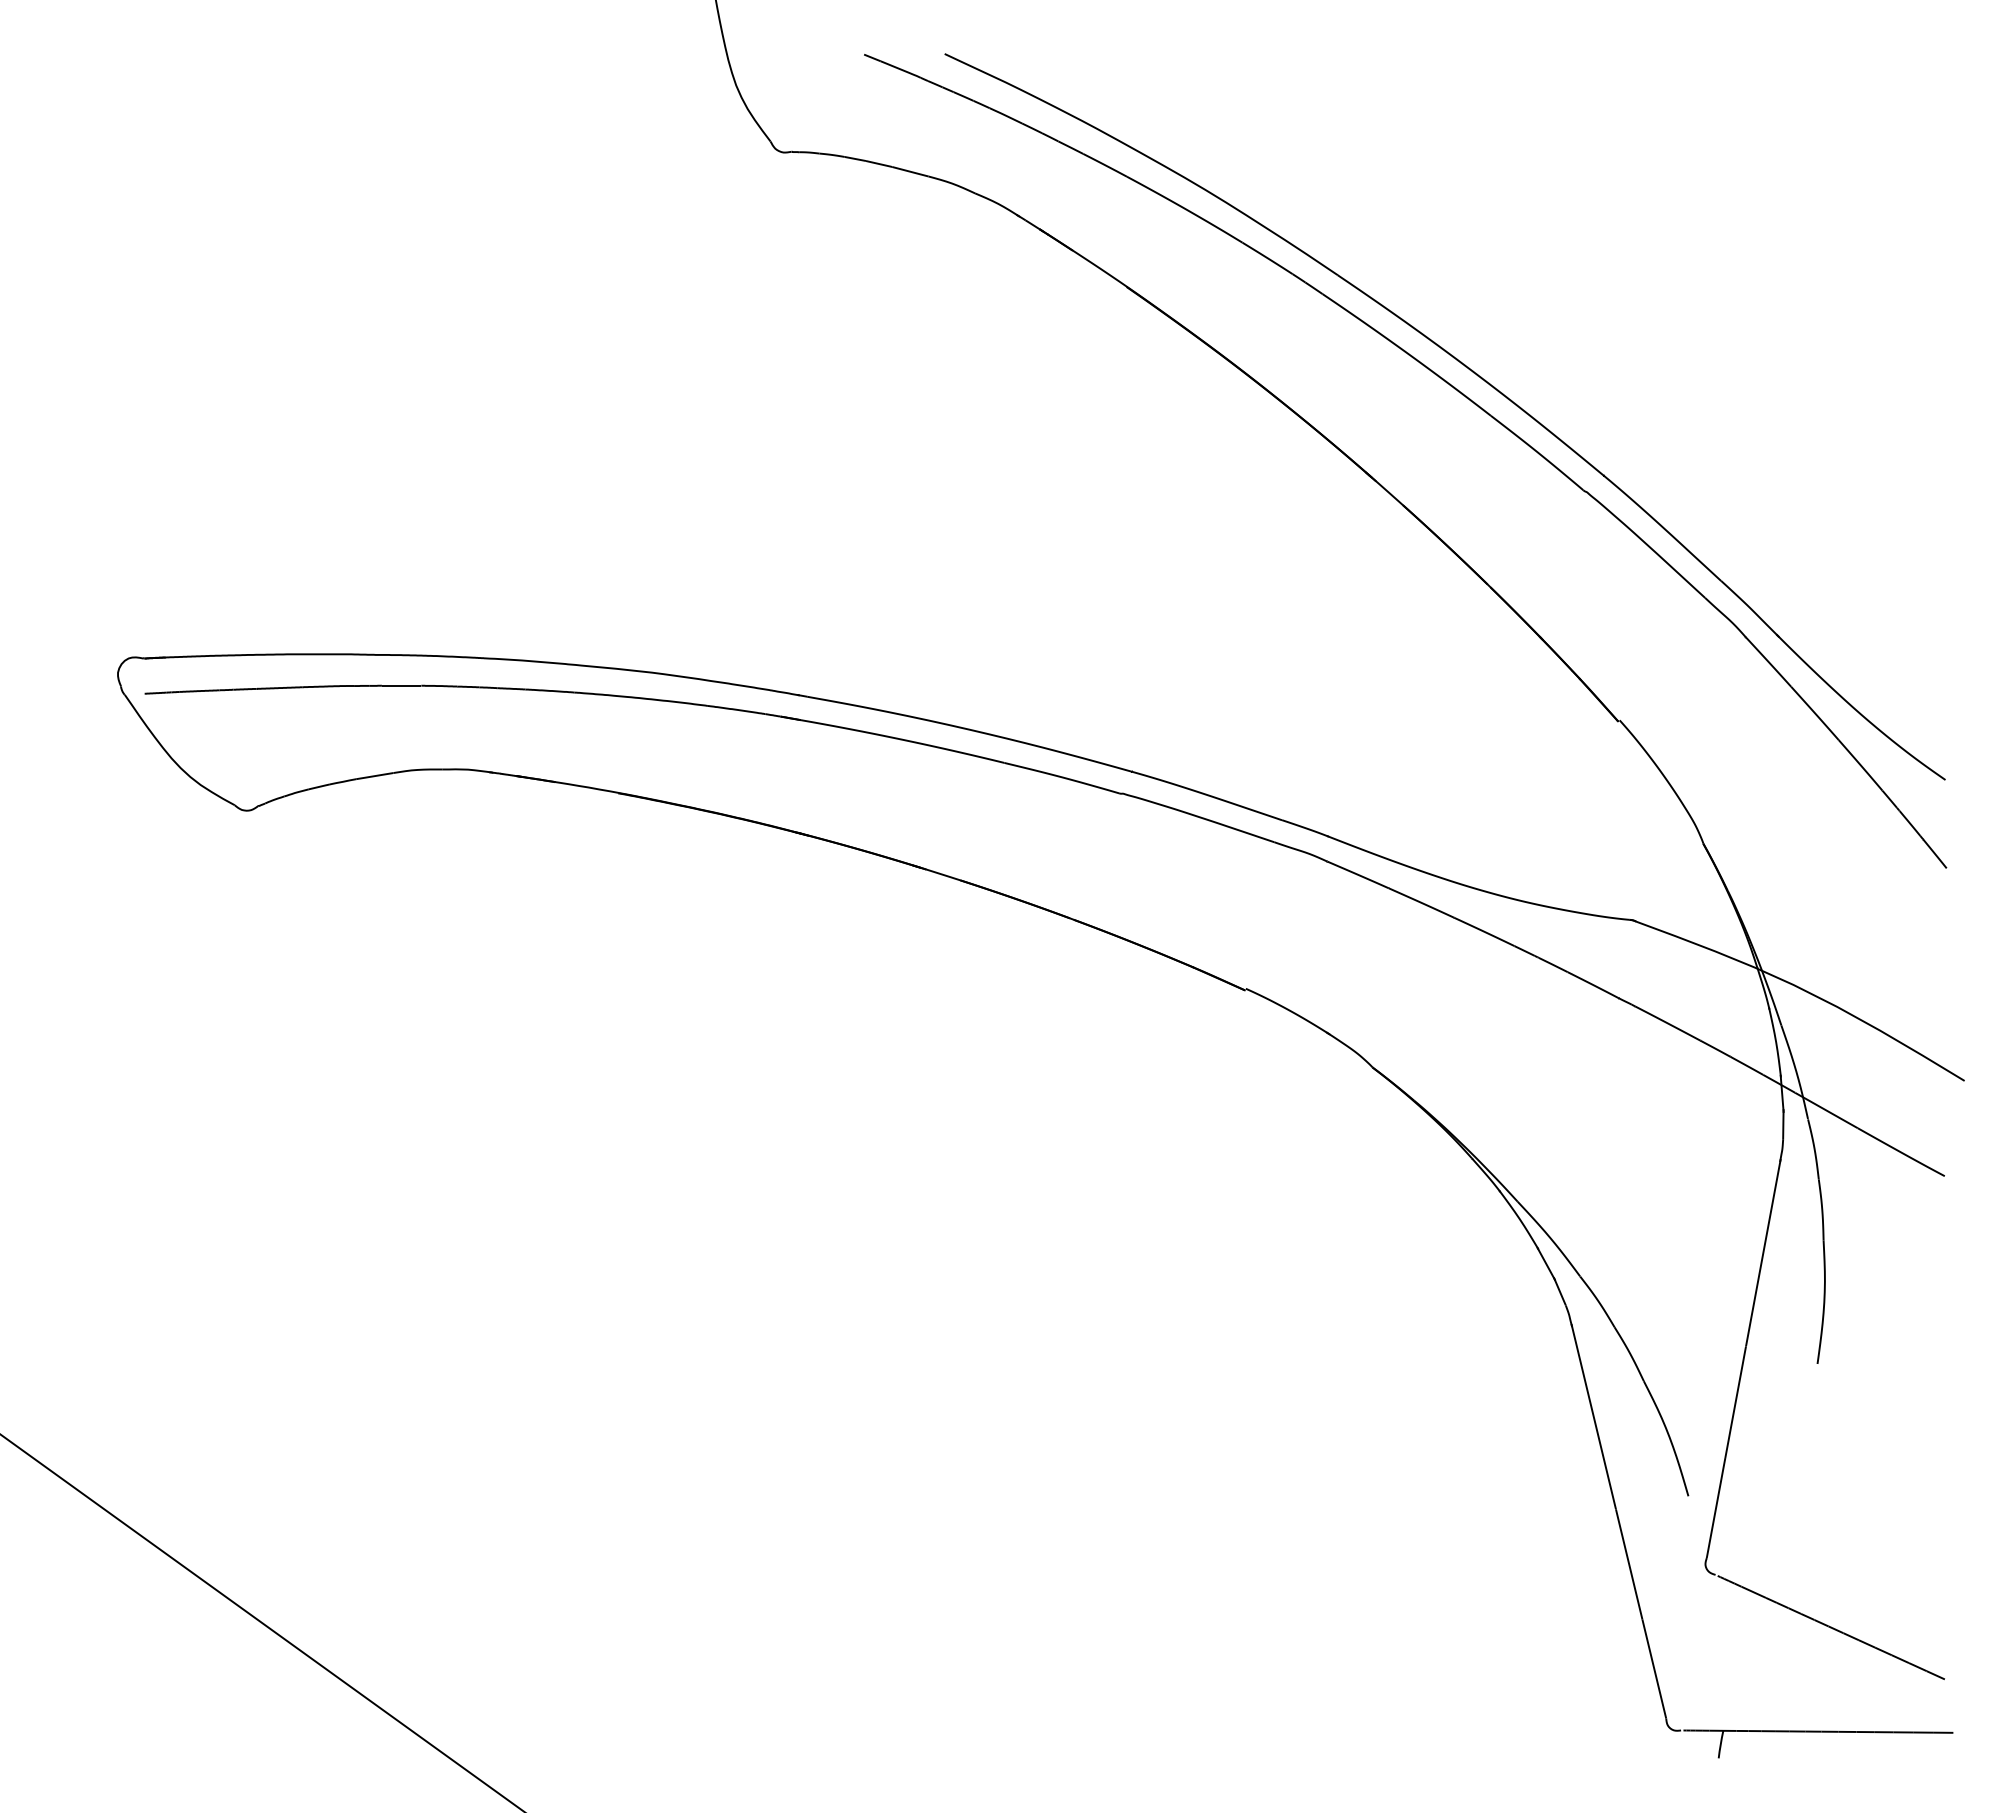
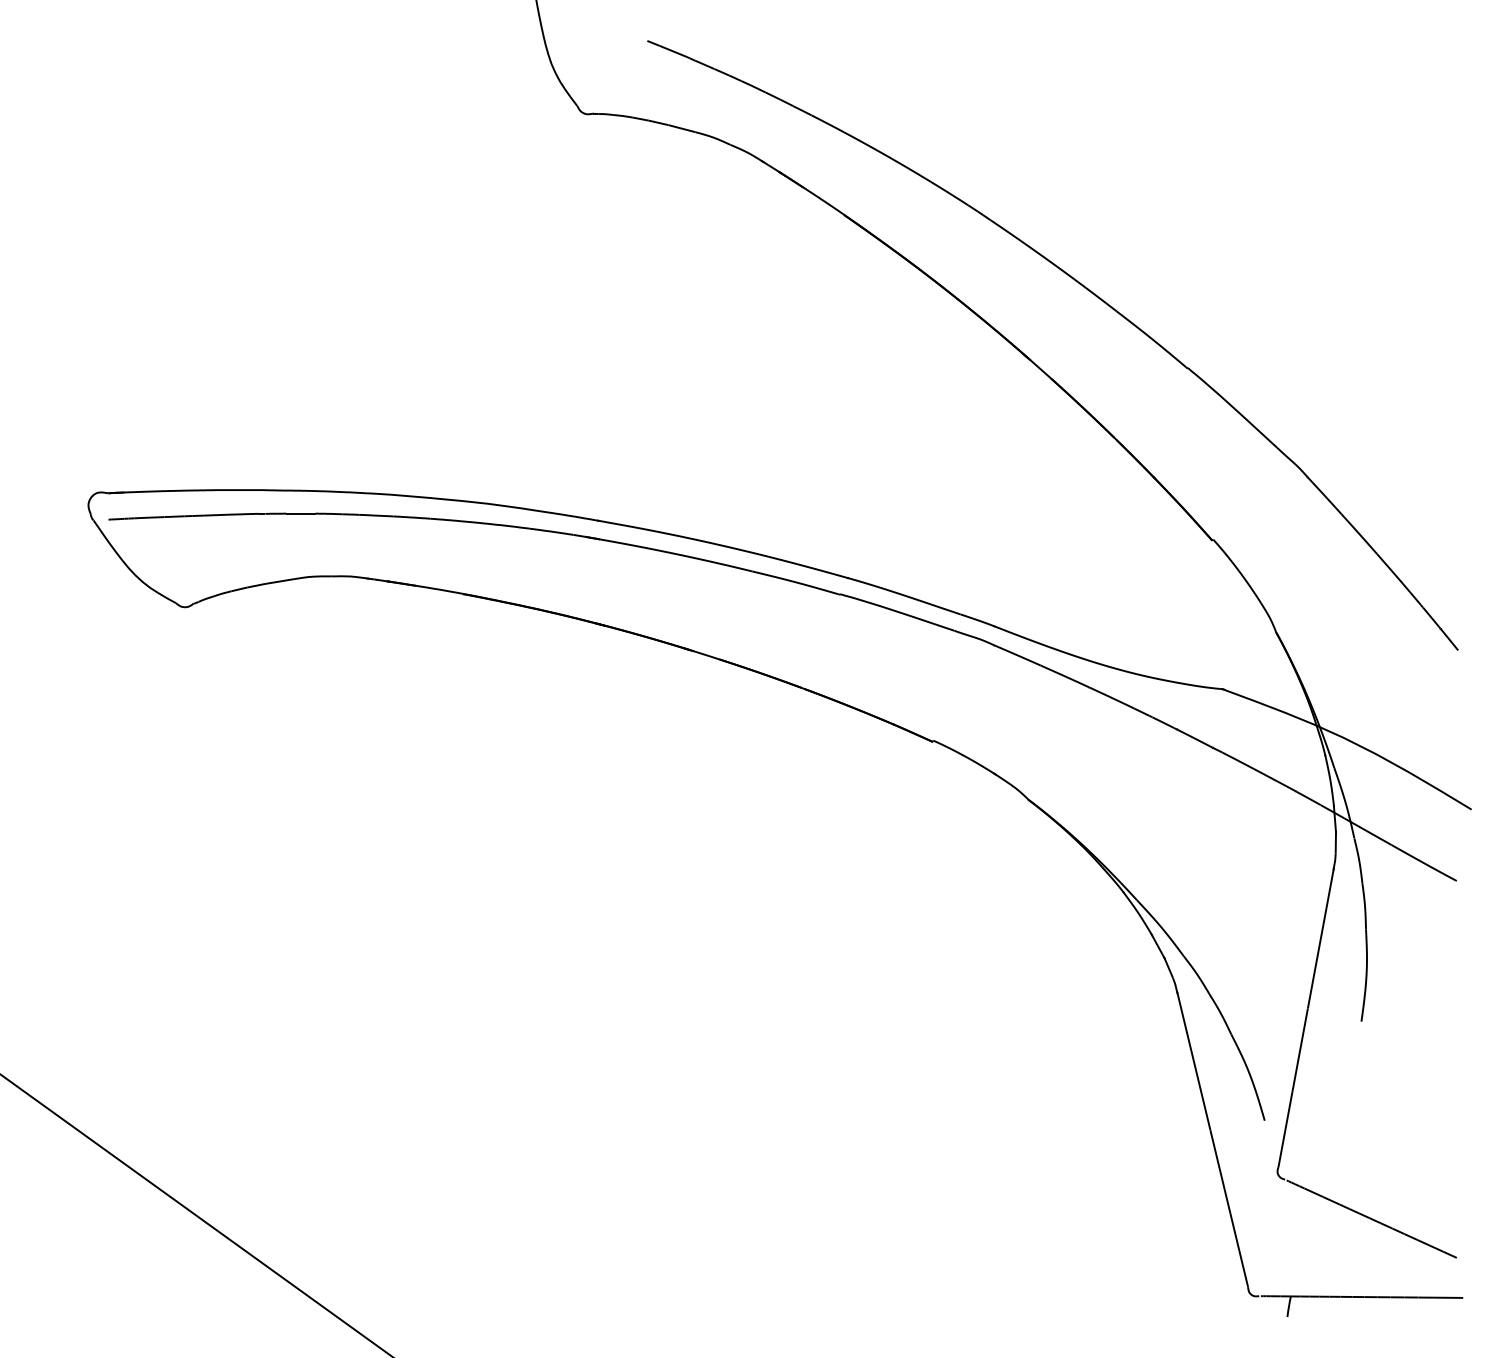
part: (1477, 376) -> (1106, 282), removed

